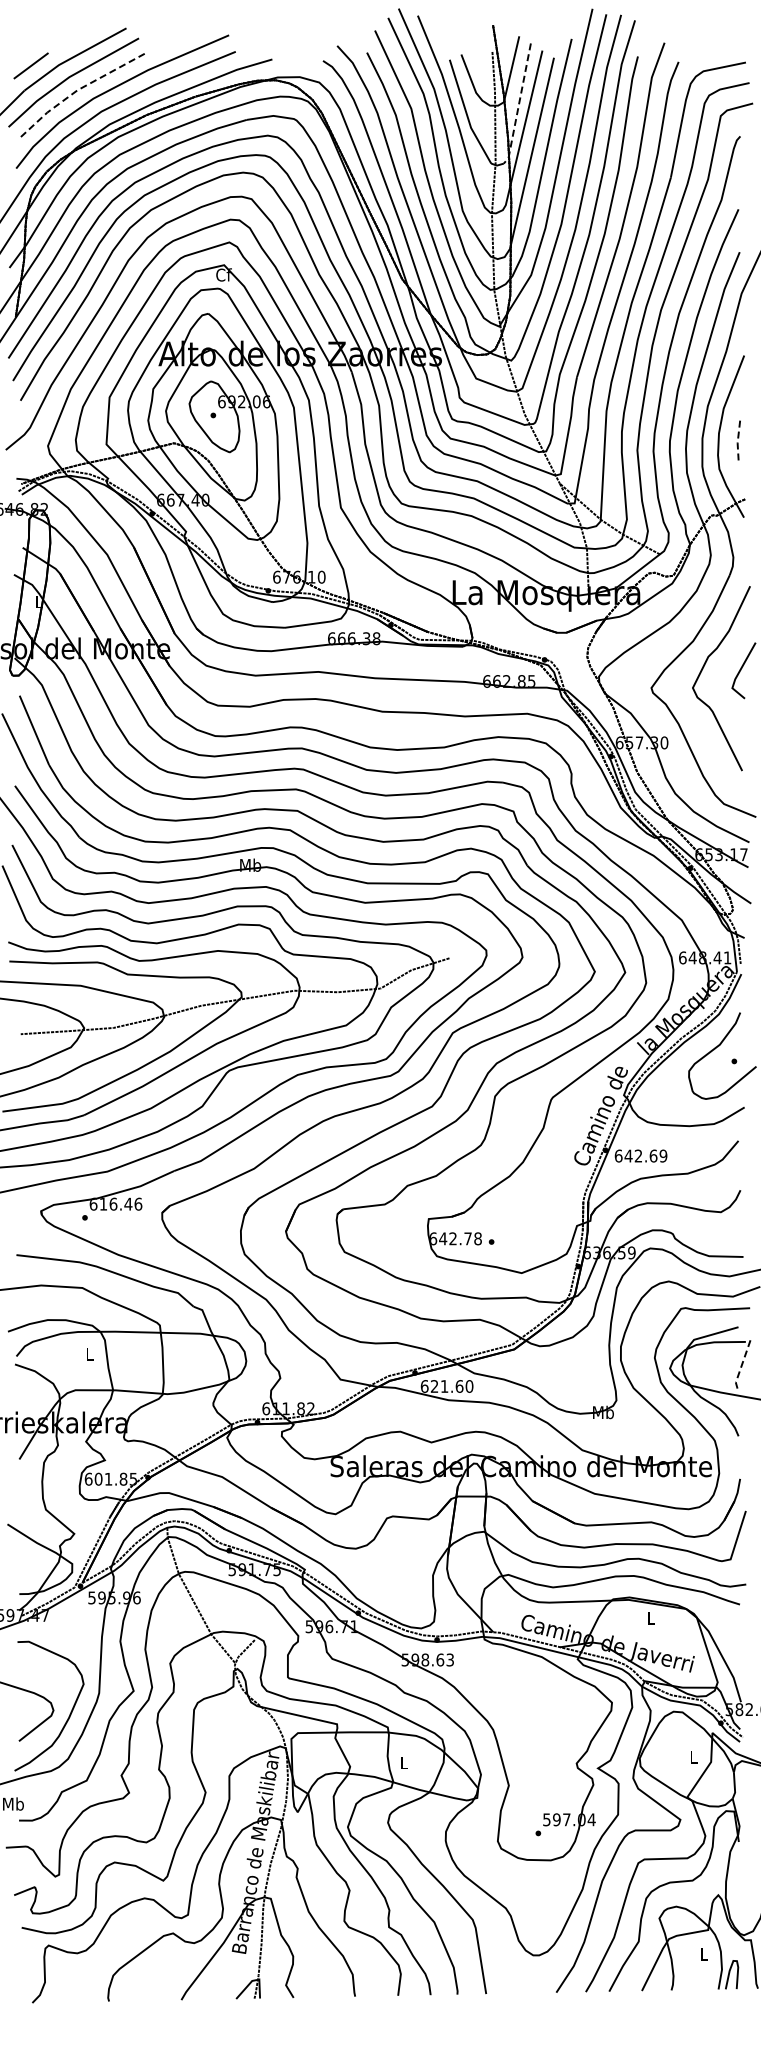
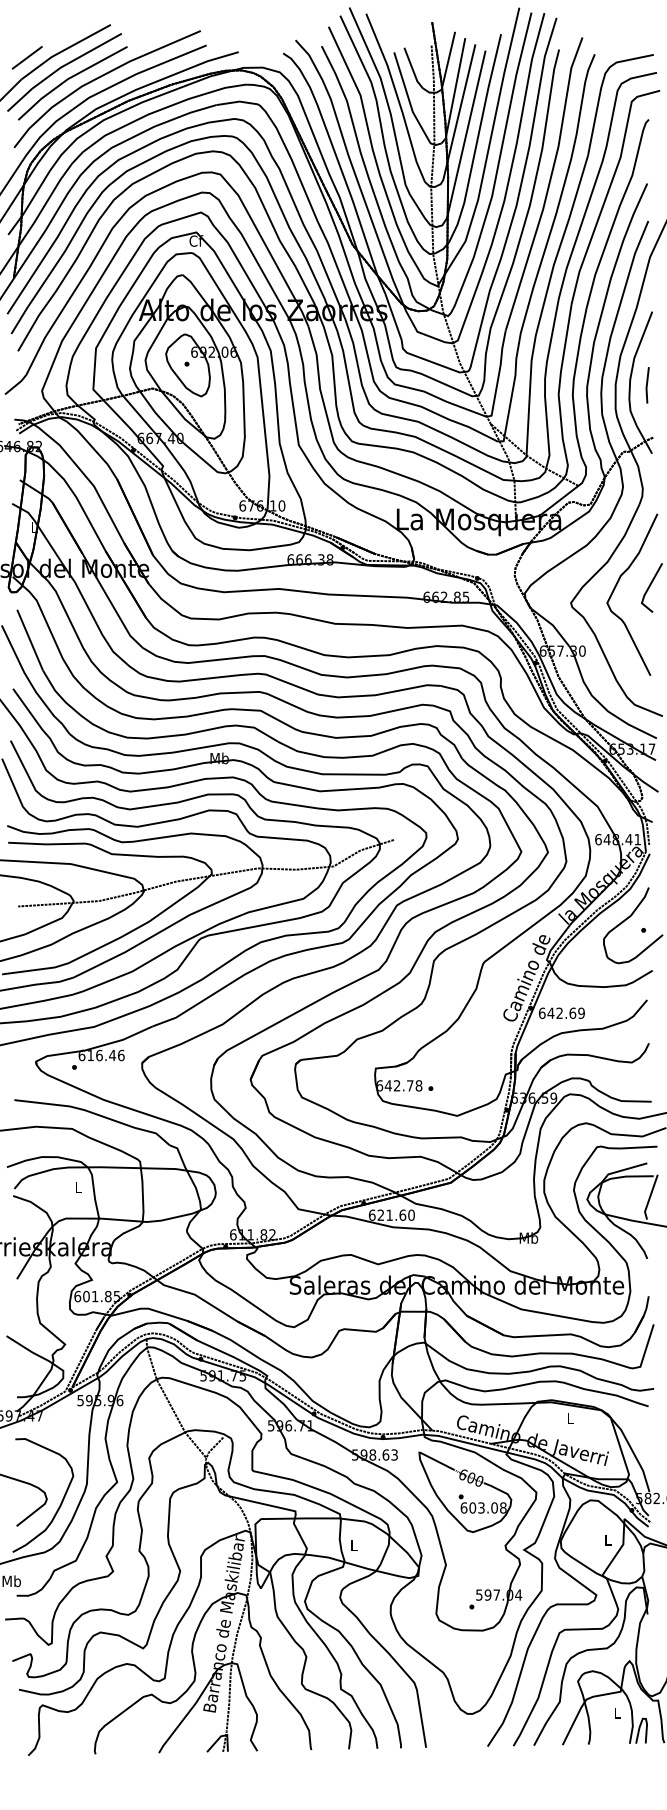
line: (78, 89) -> (68, 78), dashed -> solid
line: (518, 105) -> (454, 92), dashed -> solid
line: (737, 440) -> (646, 386), dashed -> solid
line: (741, 1366) -> (649, 1197), dashed -> solid
part: (530, 1702) -> (464, 1492), added

